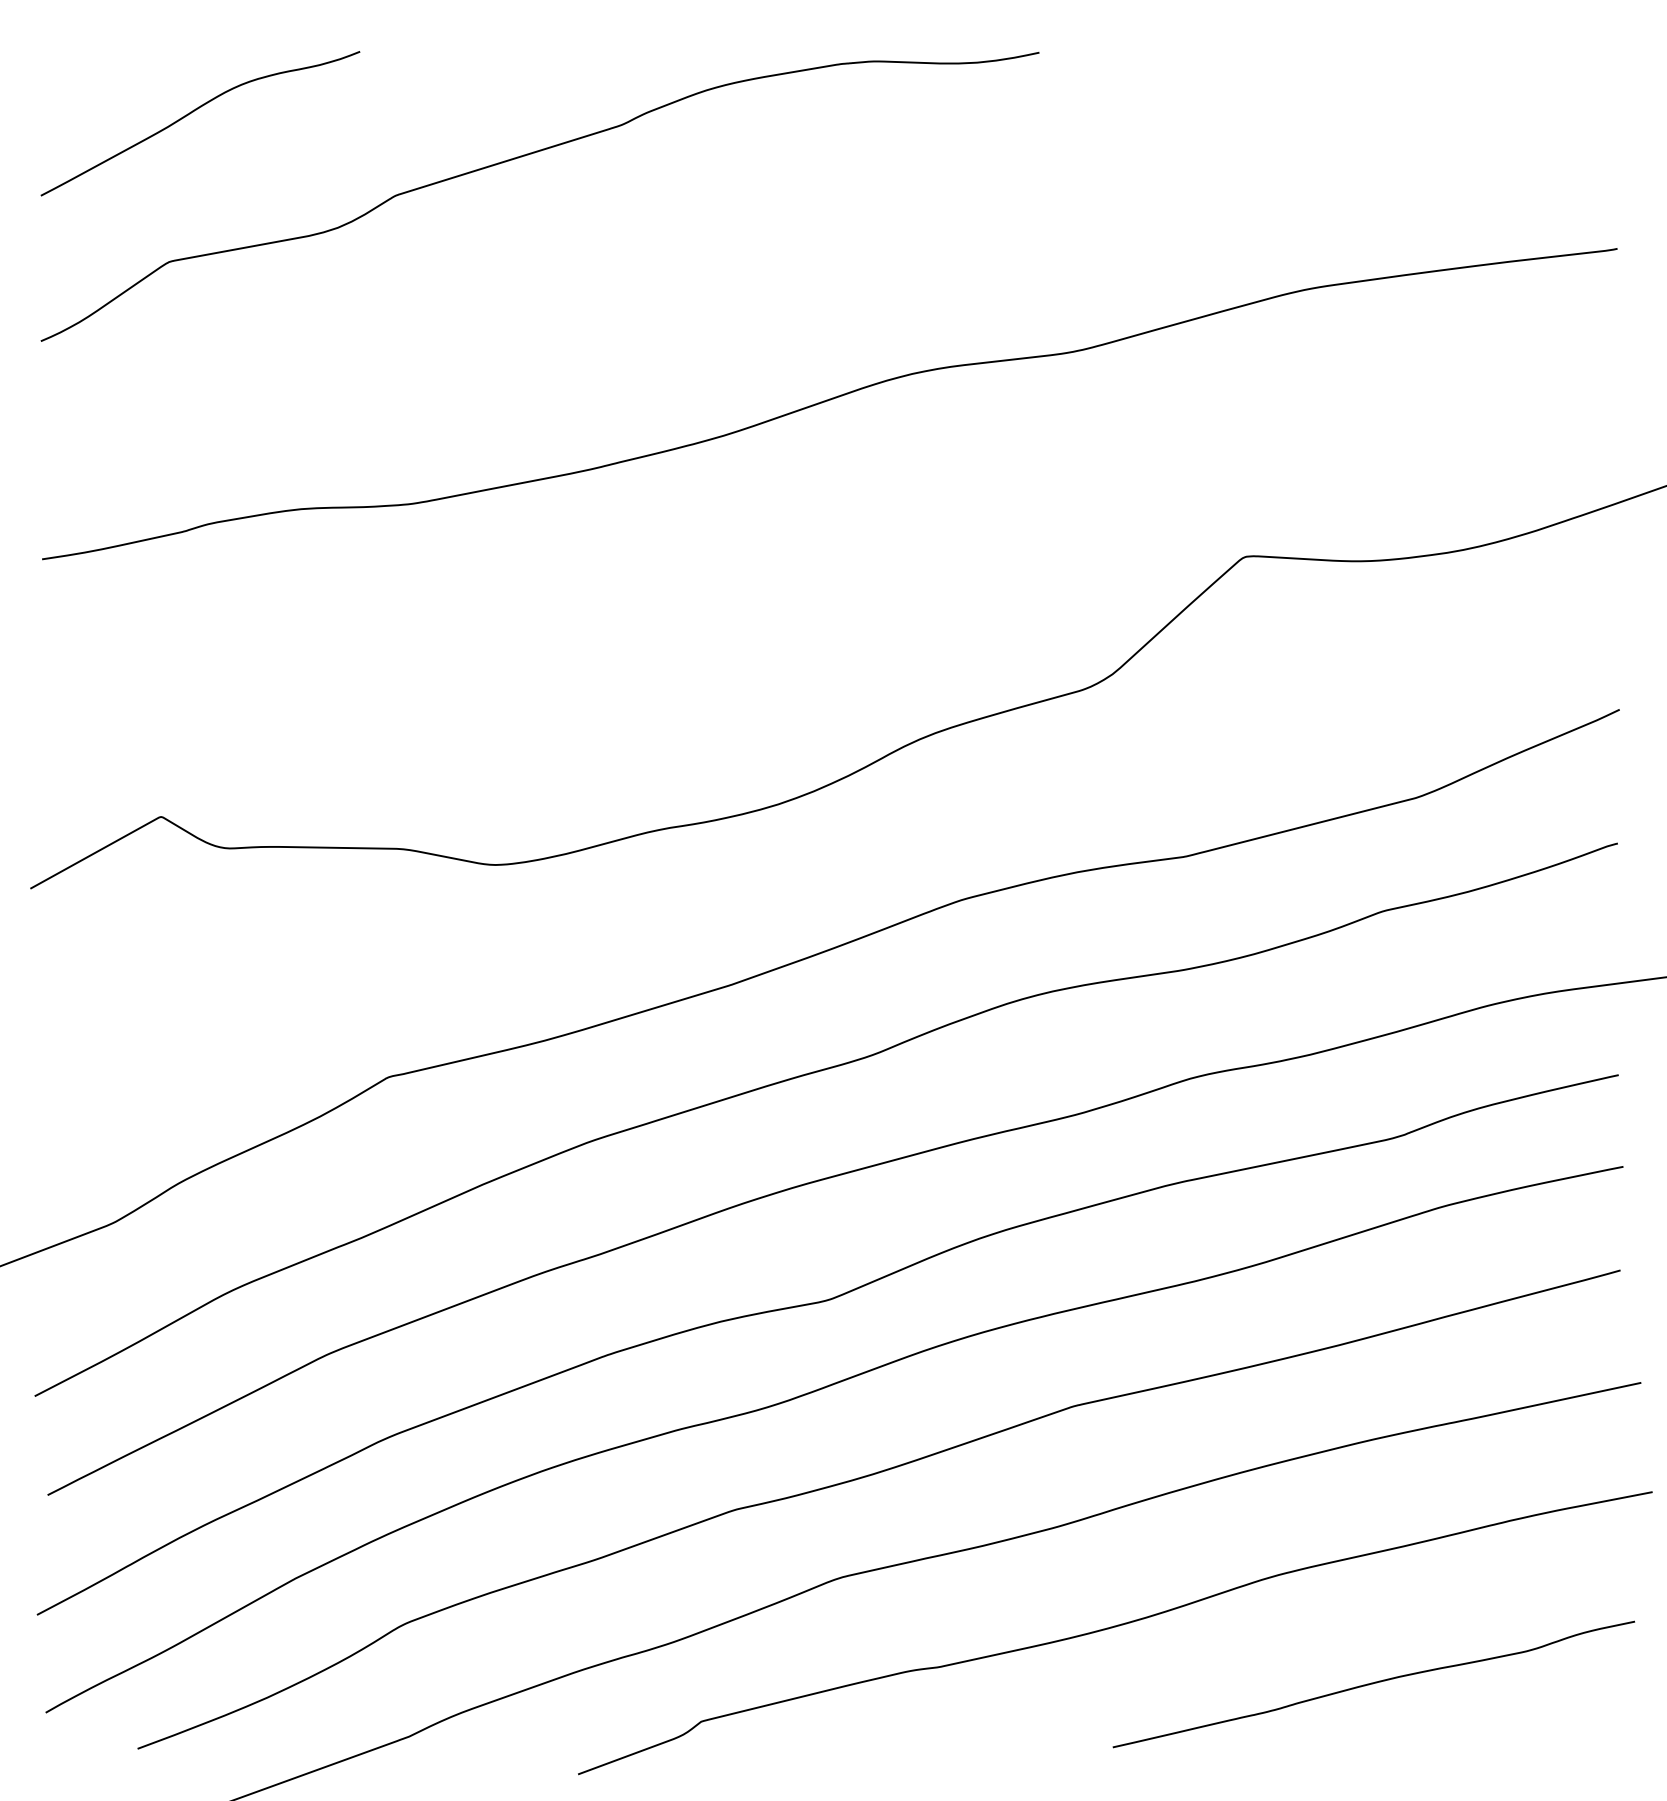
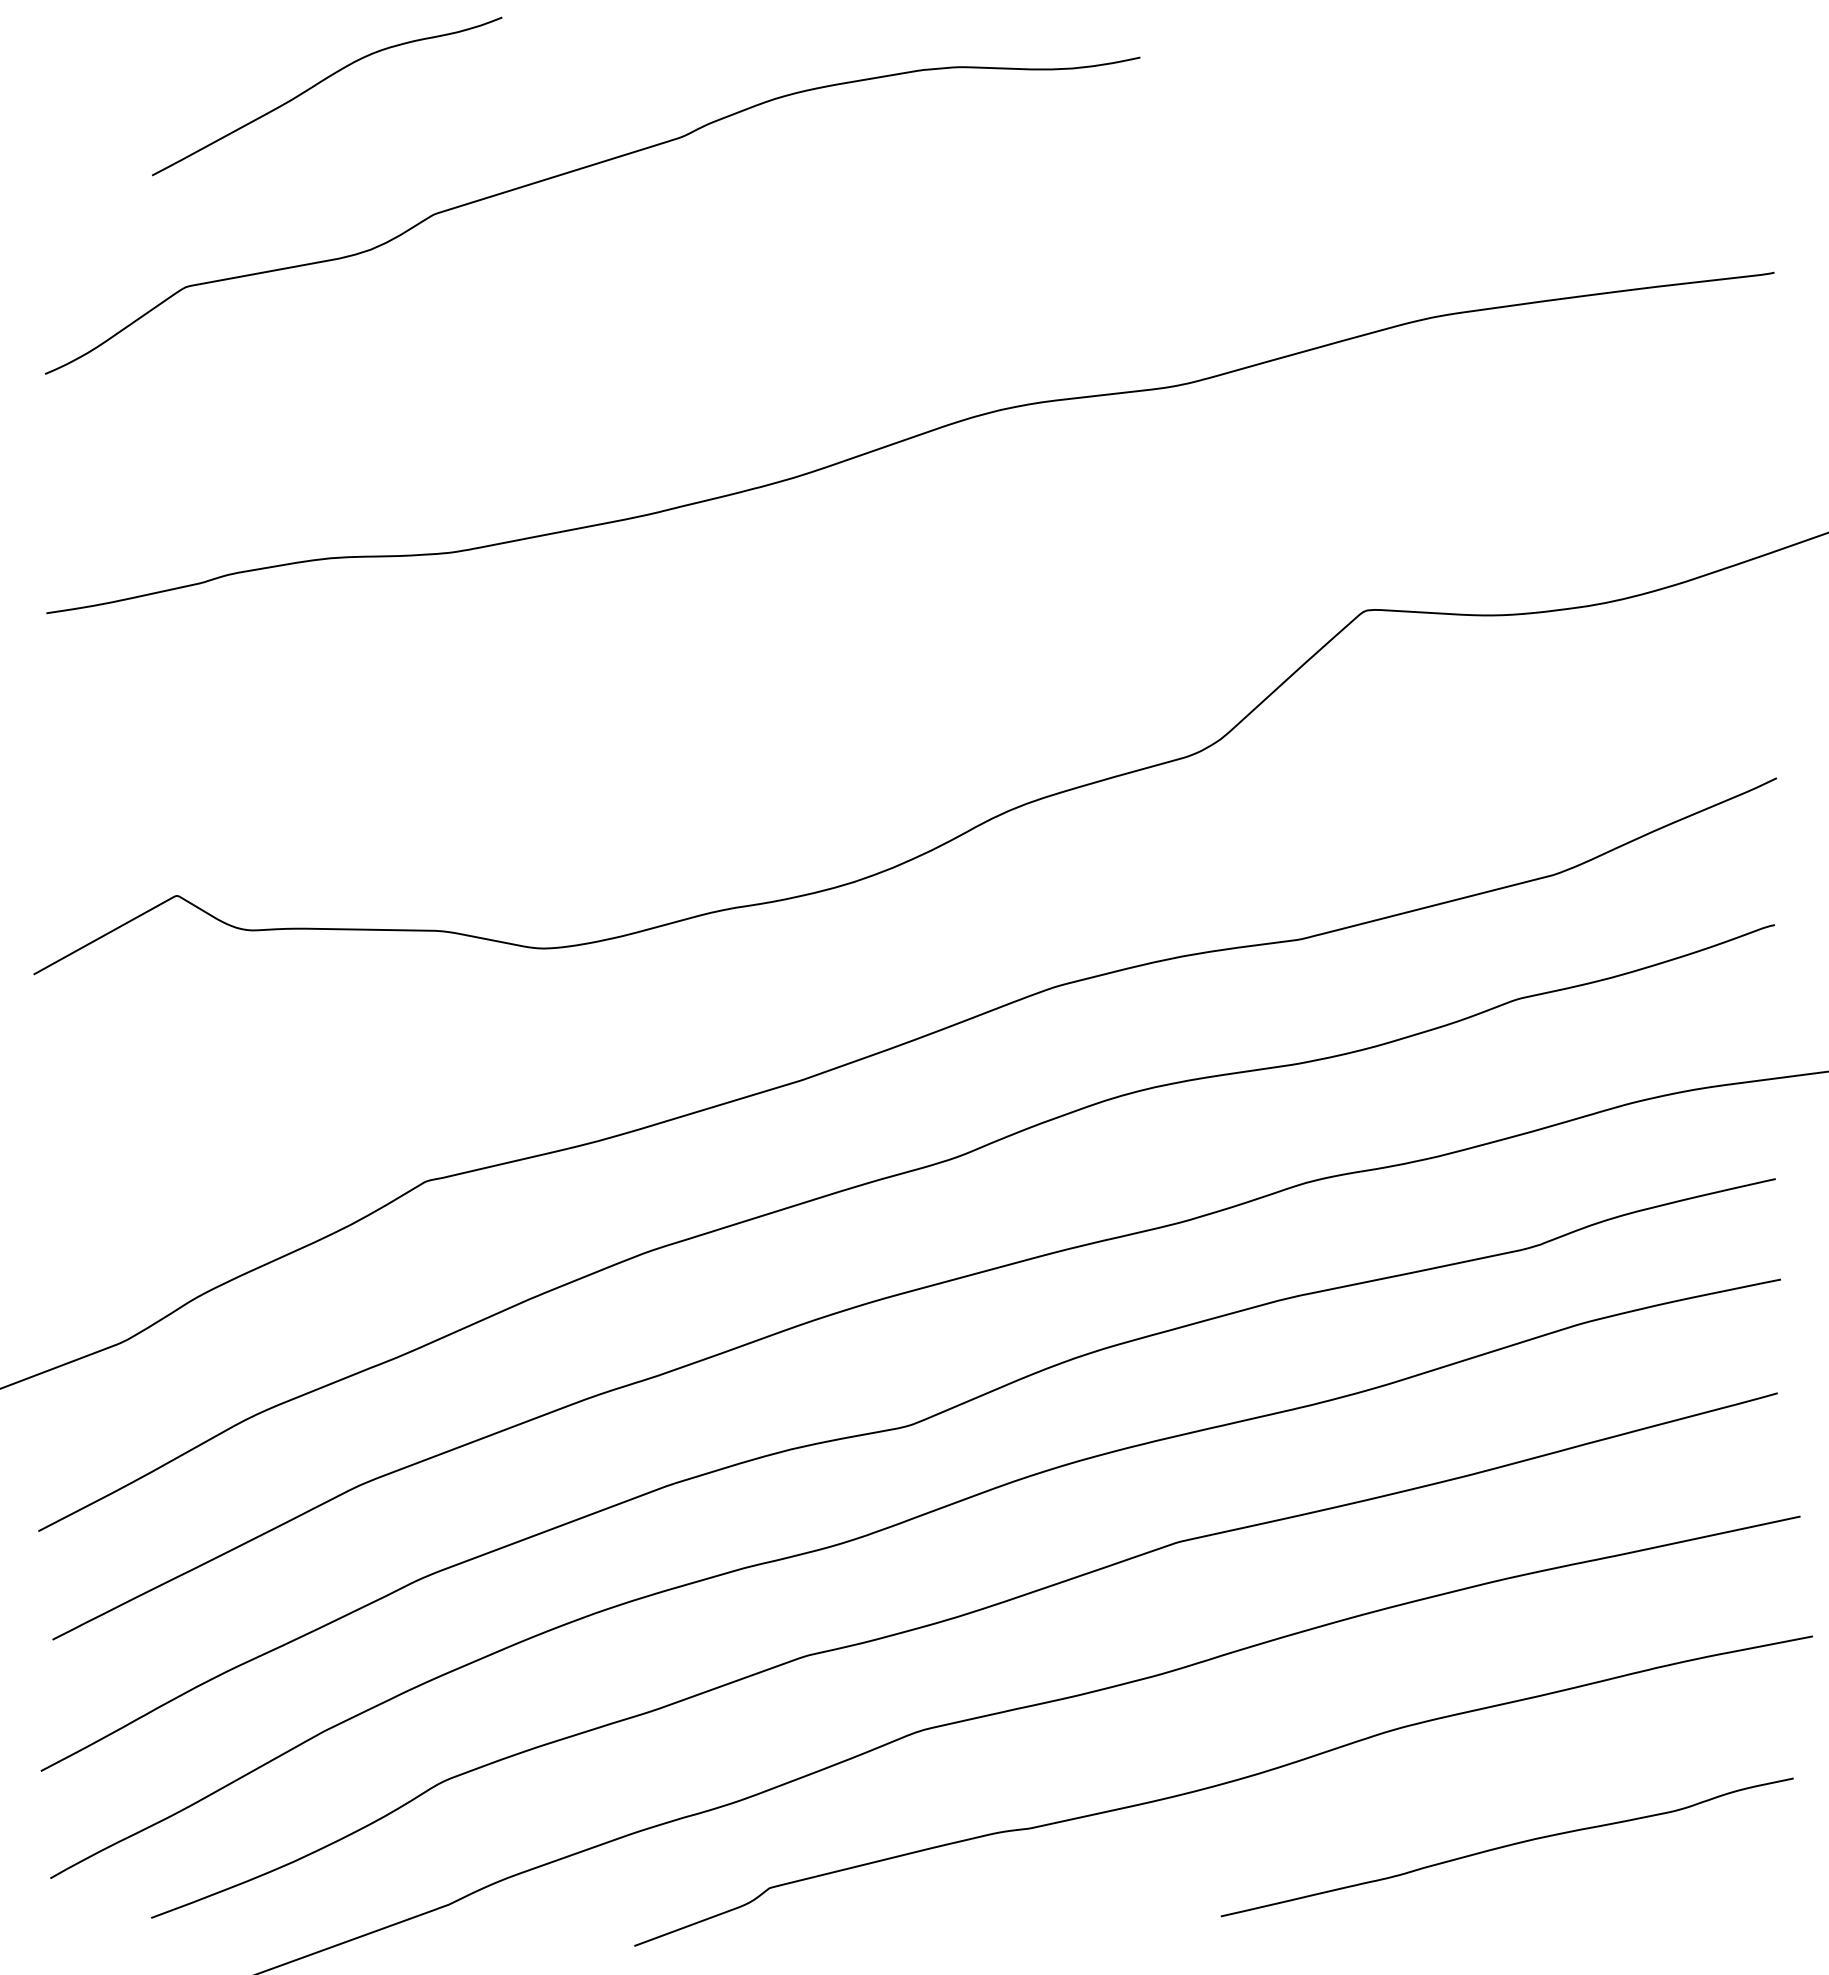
curve: (194, 111) -> (320, 83), moved

